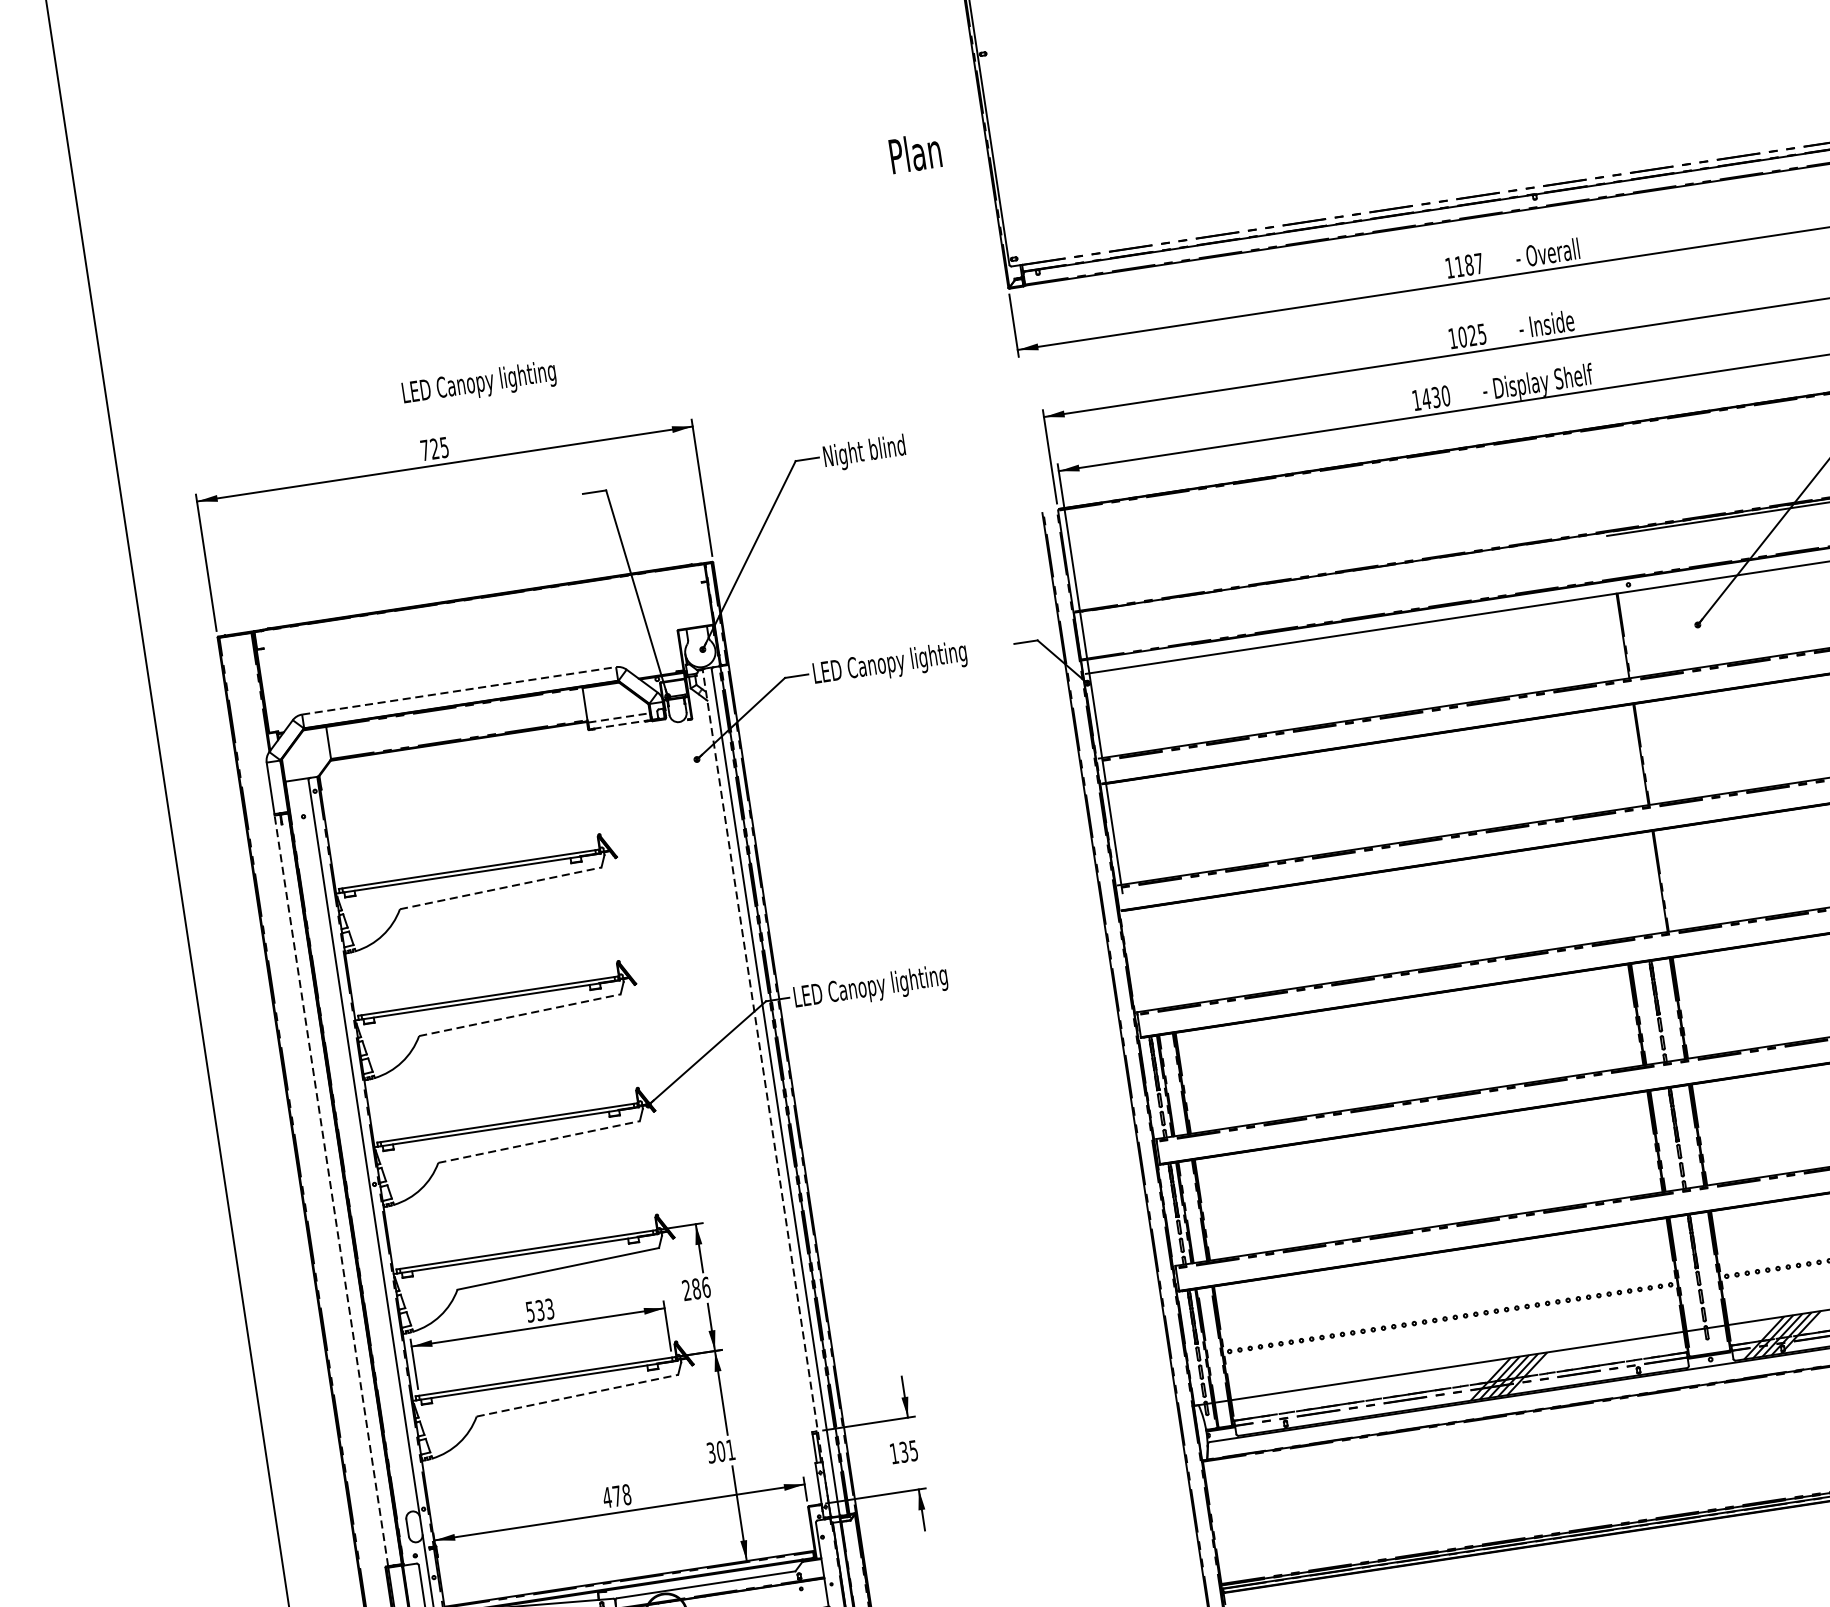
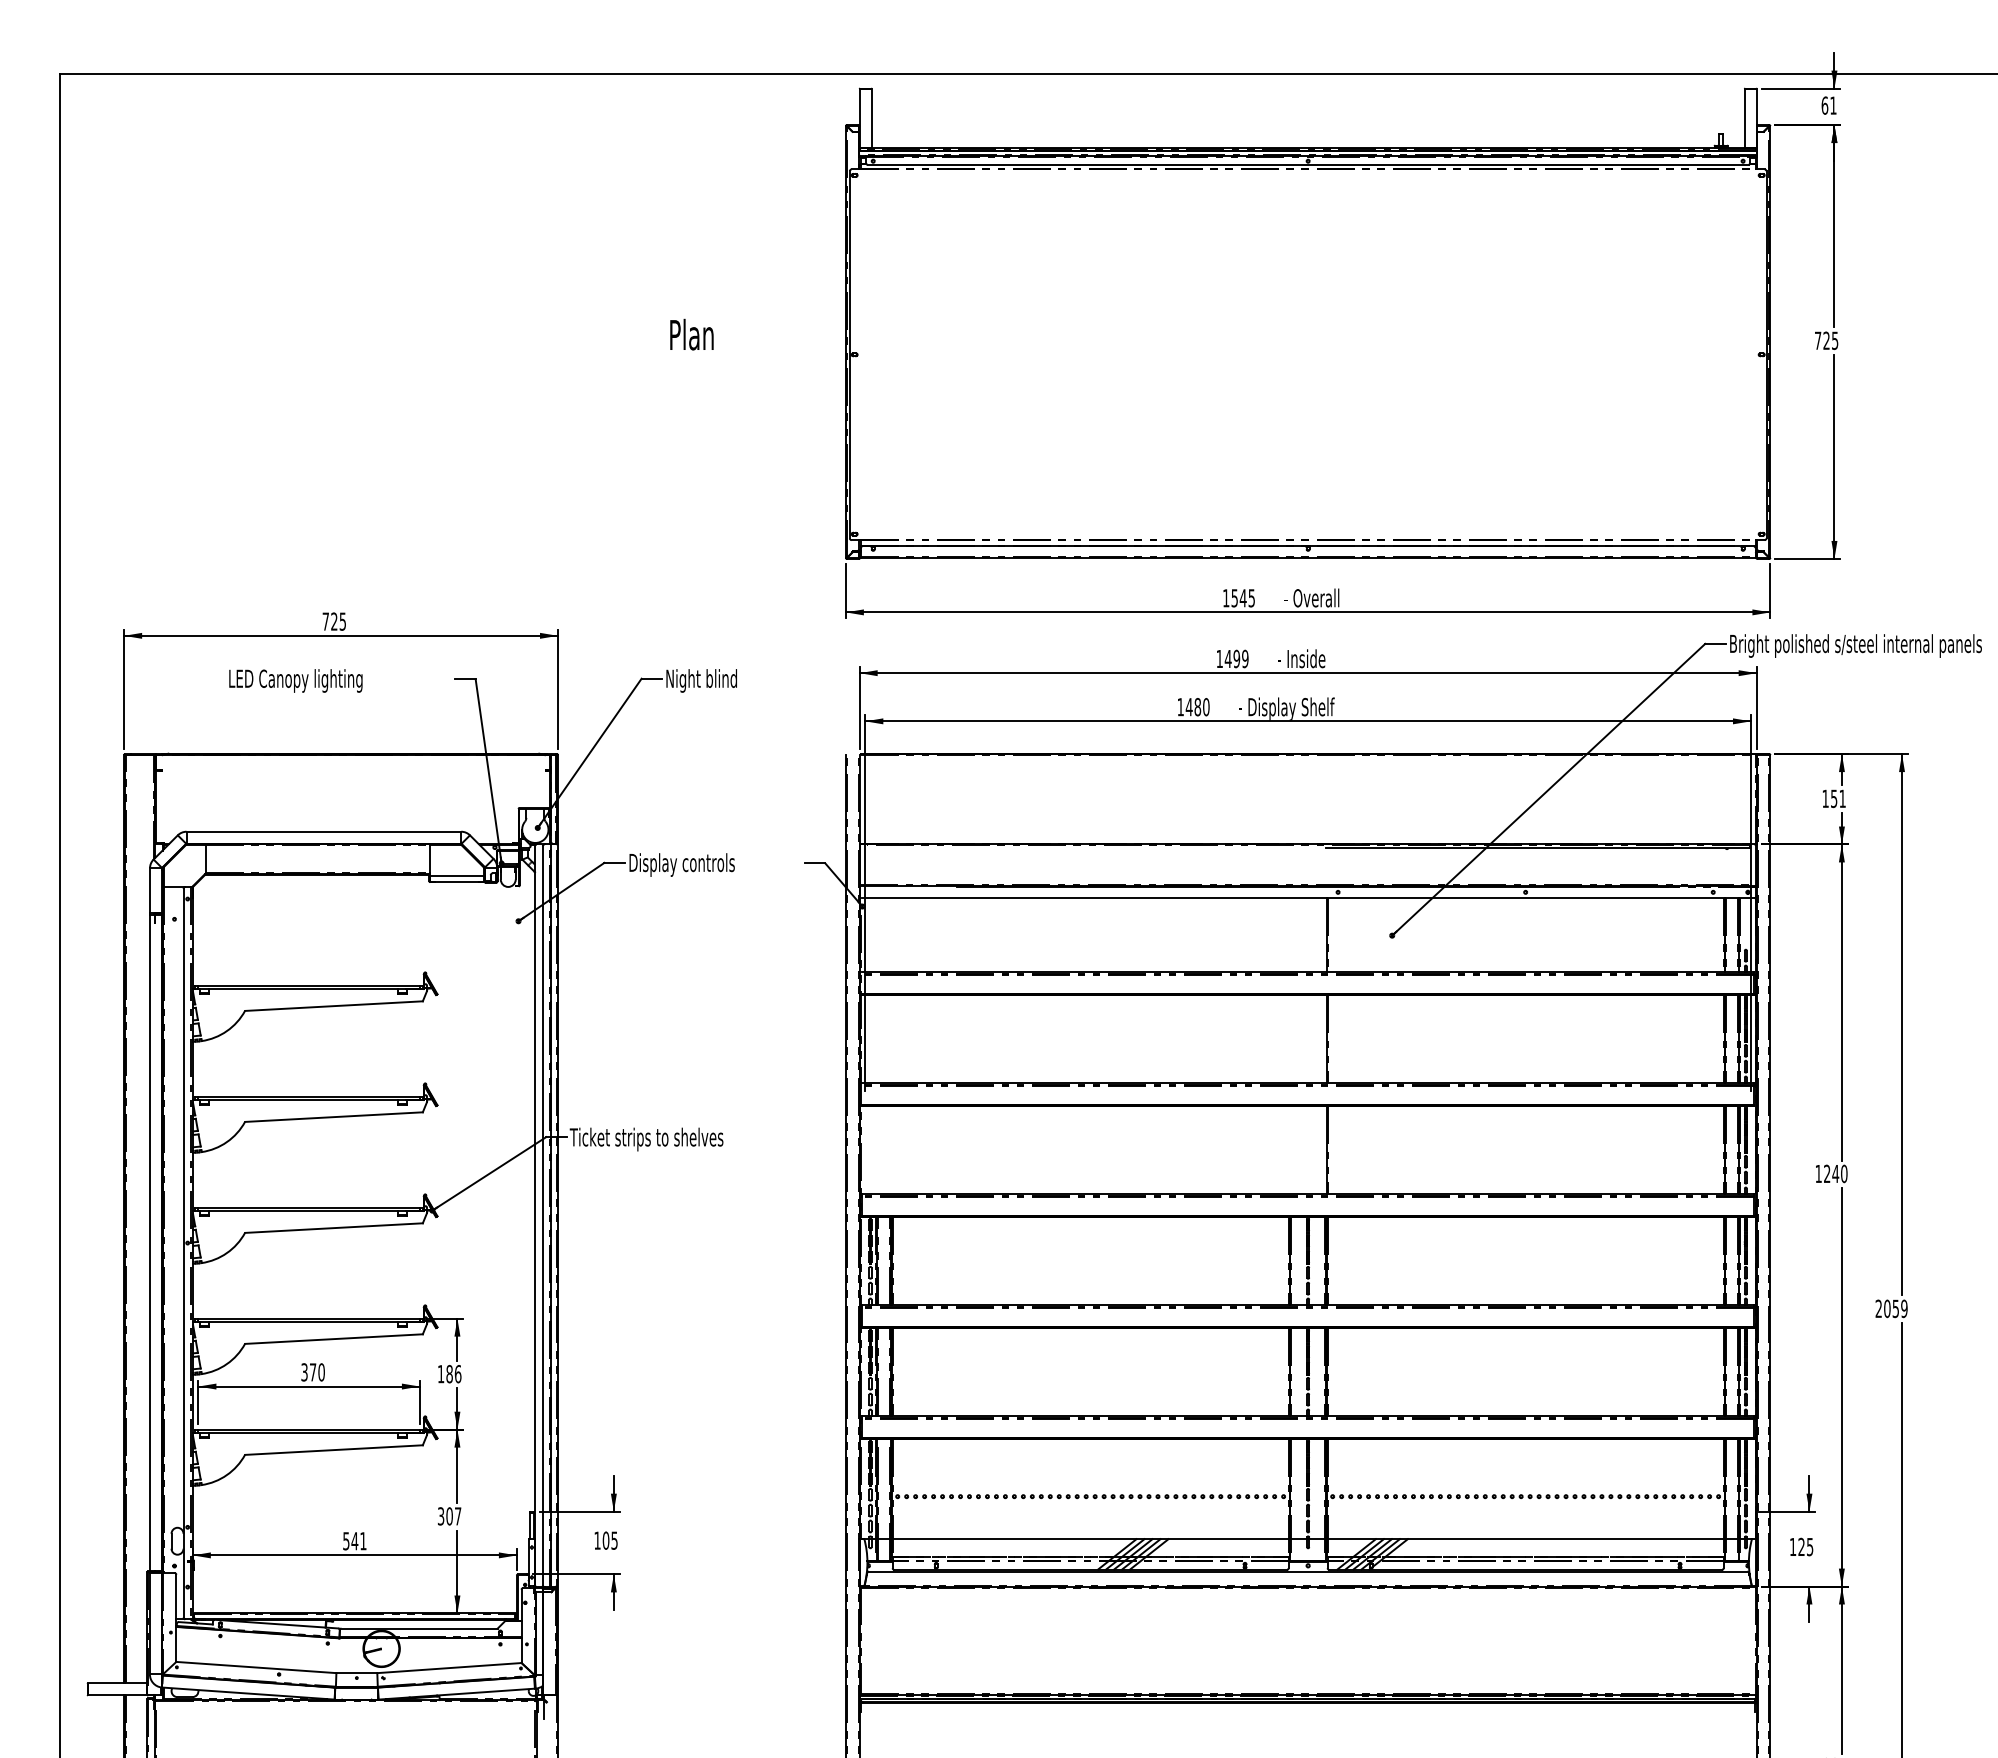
text: (914, 152) -> (691, 334), moved
text: (1468, 265) -> (1242, 598), 1187 -> 1545
text: (1471, 335) -> (1236, 658), 1025 -> 1499
text: (478, 383) -> (295, 680), moved
text: (1435, 397) -> (1197, 707), 1430 -> 1480
text: (890, 663) -> (696, 864), LED Canopy lighting -> Display controls
line: (459, 690) -> (324, 831), dashed -> solid
line: (619, 717) -> (457, 875), dashed -> solid
line: (619, 724) -> (456, 881), dashed -> solid
line: (501, 888) -> (334, 1006), dashed -> solid
text: (880, 986) -> (646, 1139), LED Canopy lighting -> Ticket strips to shelves
line: (520, 1015) -> (334, 1117), dashed -> solid
line: (767, 1092) -> (535, 1215), dashed -> solid
line: (539, 1142) -> (334, 1228), dashed -> solid
line: (330, 1190) -> (149, 1242), dashed -> solid
text: (685, 1289) -> (440, 1373), 286 -> 186
text: (539, 1310) -> (312, 1372), 533 -> 370
line: (578, 1396) -> (334, 1450), dashed -> solid
text: (731, 1450) -> (458, 1516), 301 -> 307
text: (903, 1452) -> (605, 1540), 135 -> 105
text: (616, 1496) -> (354, 1541), 478 -> 541

